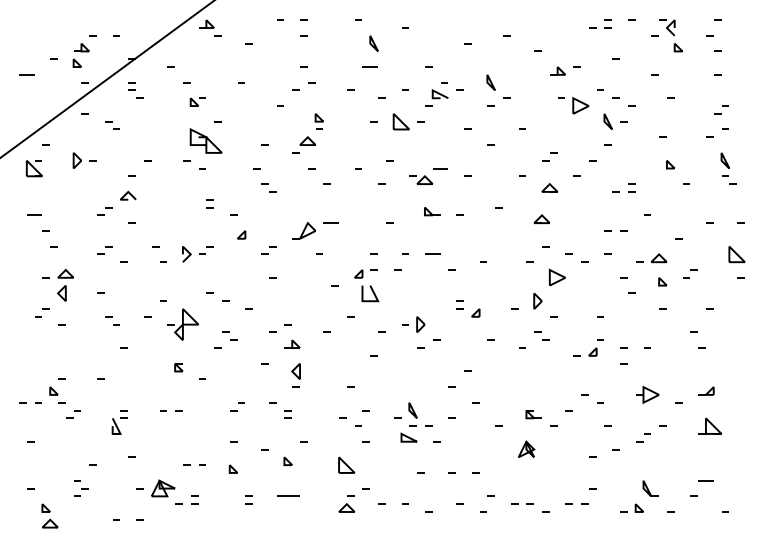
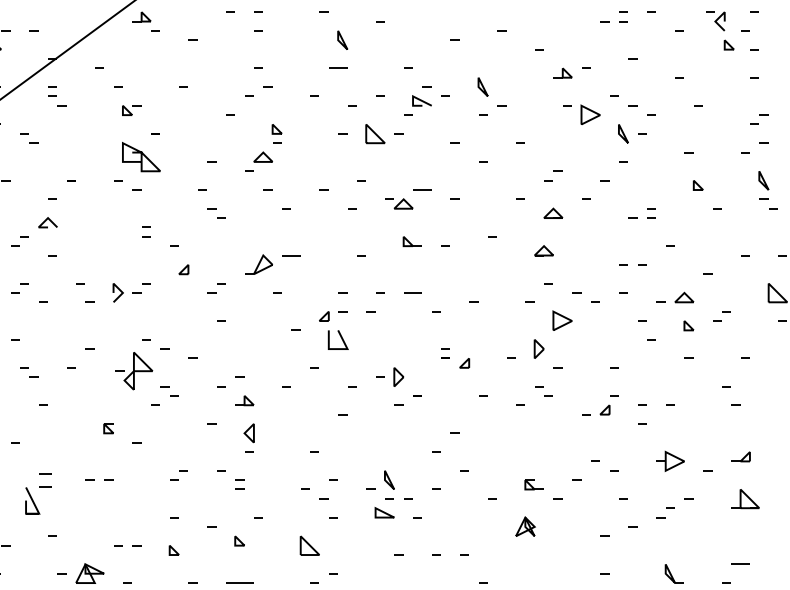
part: (670, 35) -> (719, 30), moved
part: (182, 324) -> (133, 371), moved
part: (119, 422) -> (37, 494), size x1.4

